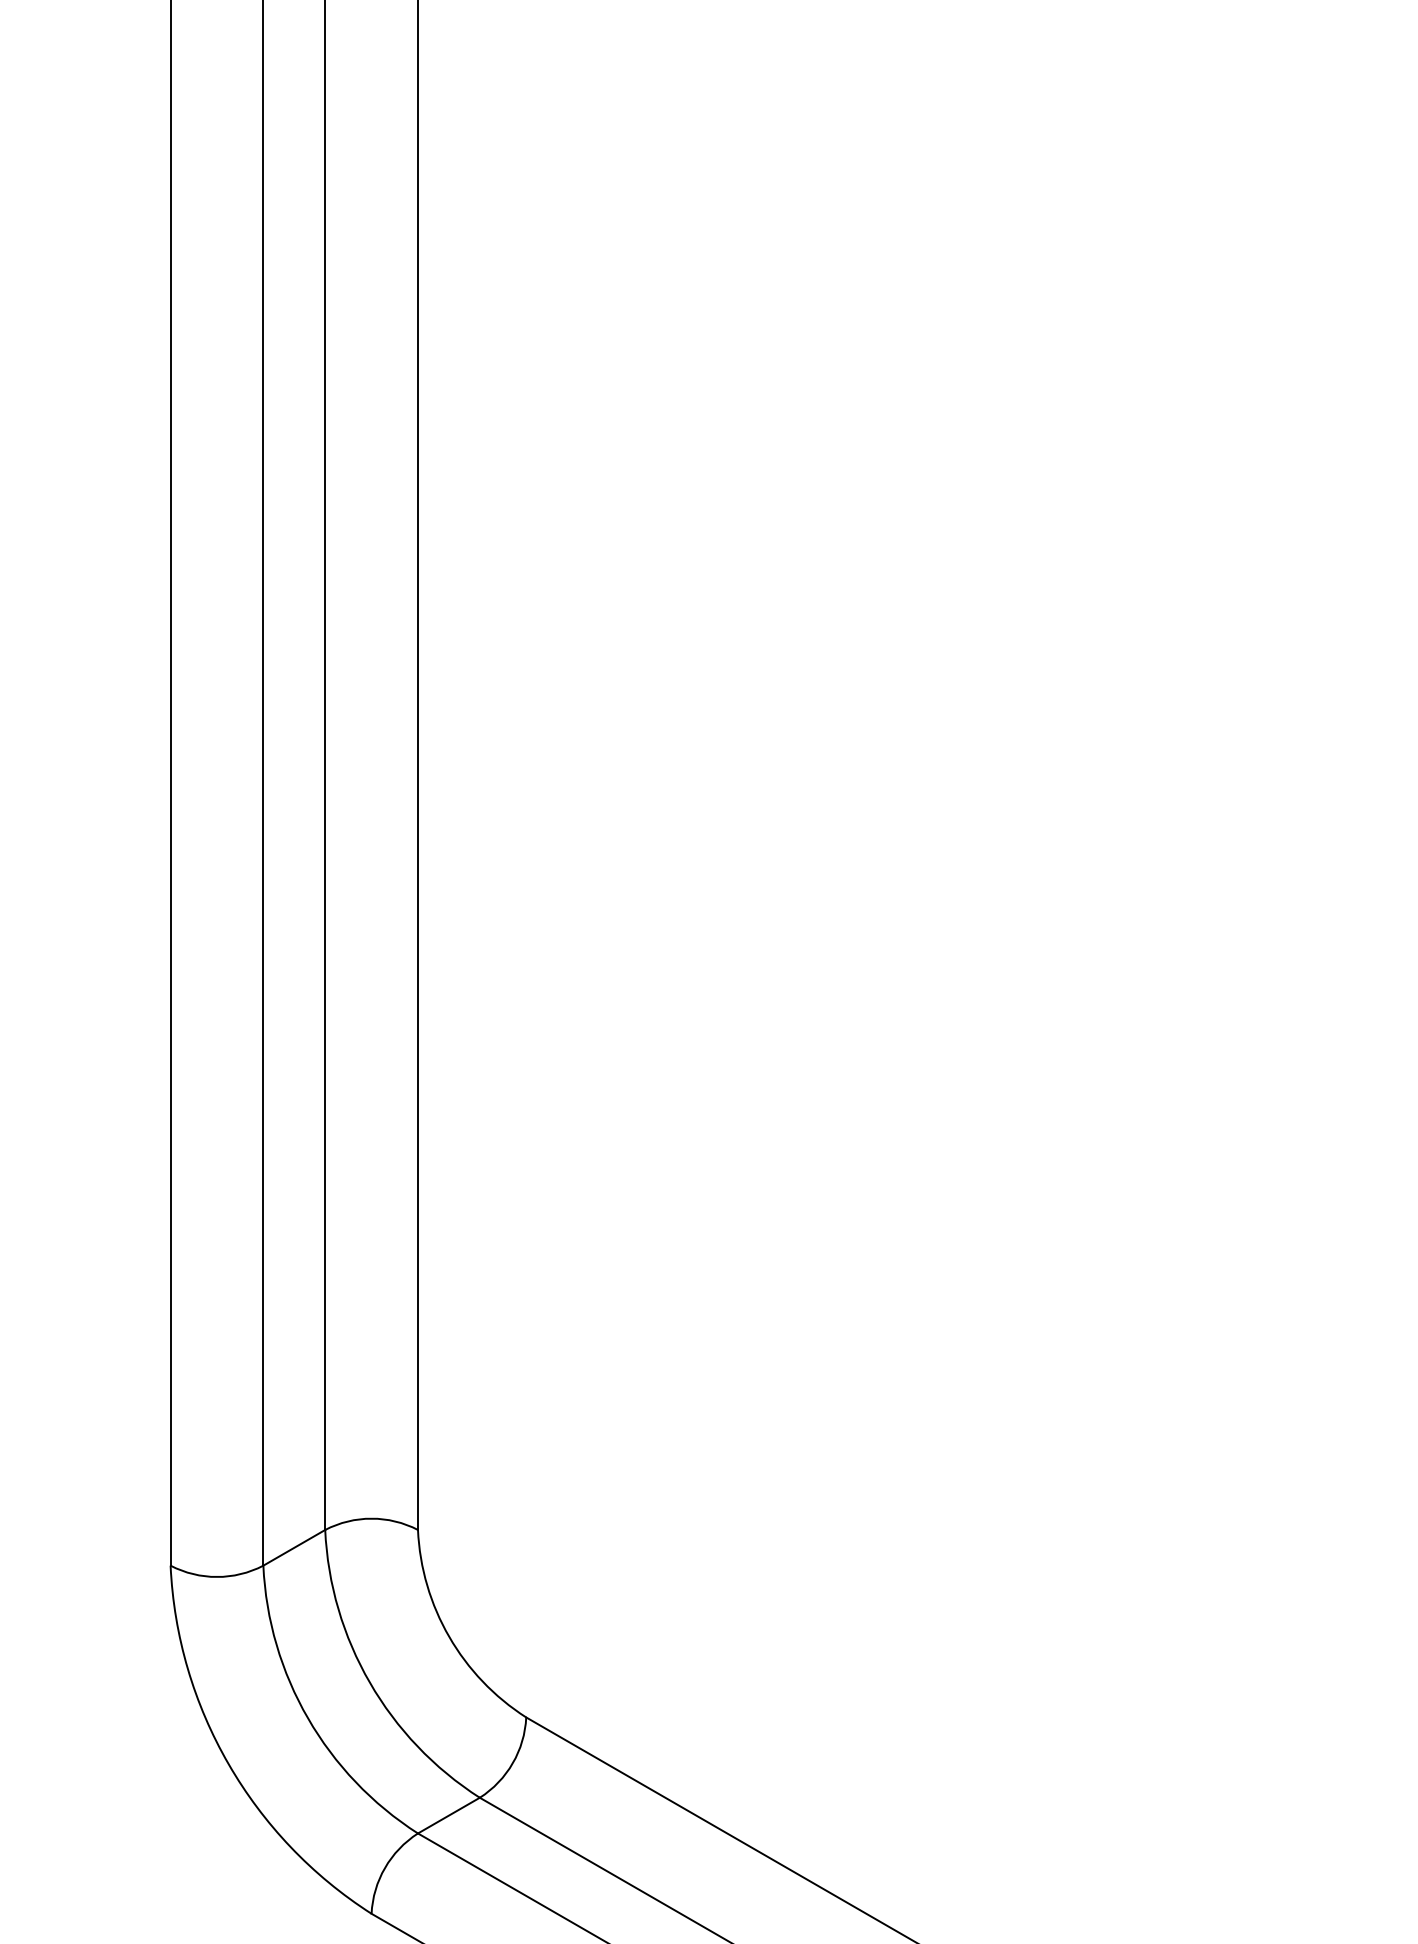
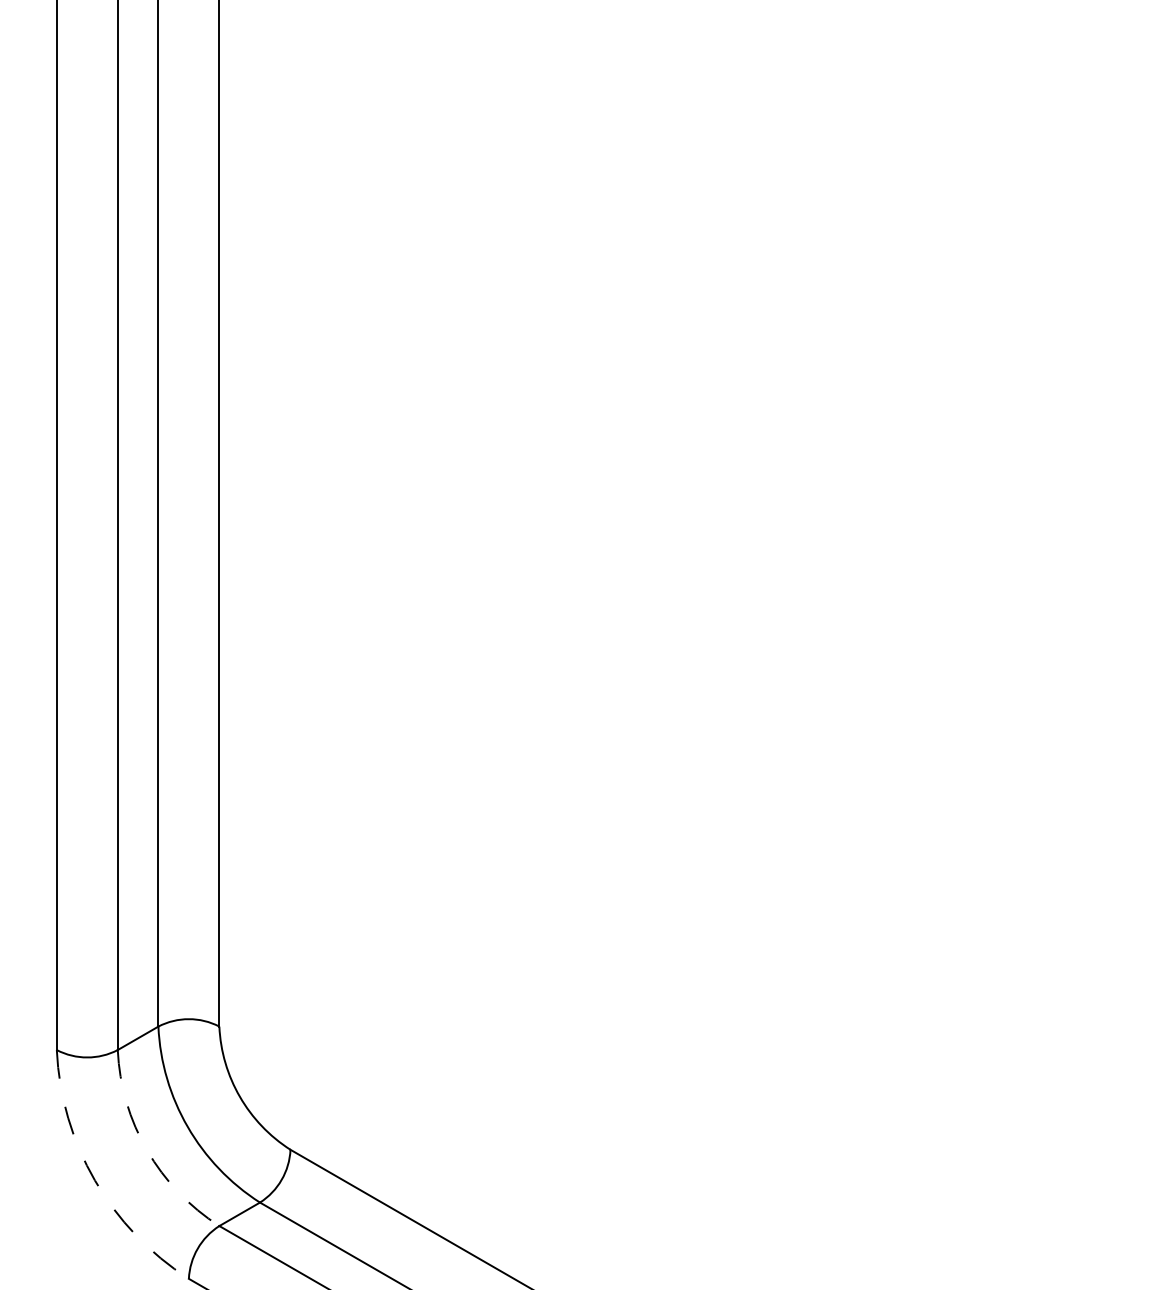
arc: (308, 1718) -> (147, 1150), solid -> dashed
arc: (227, 1764) -> (94, 1180), solid -> dashed

